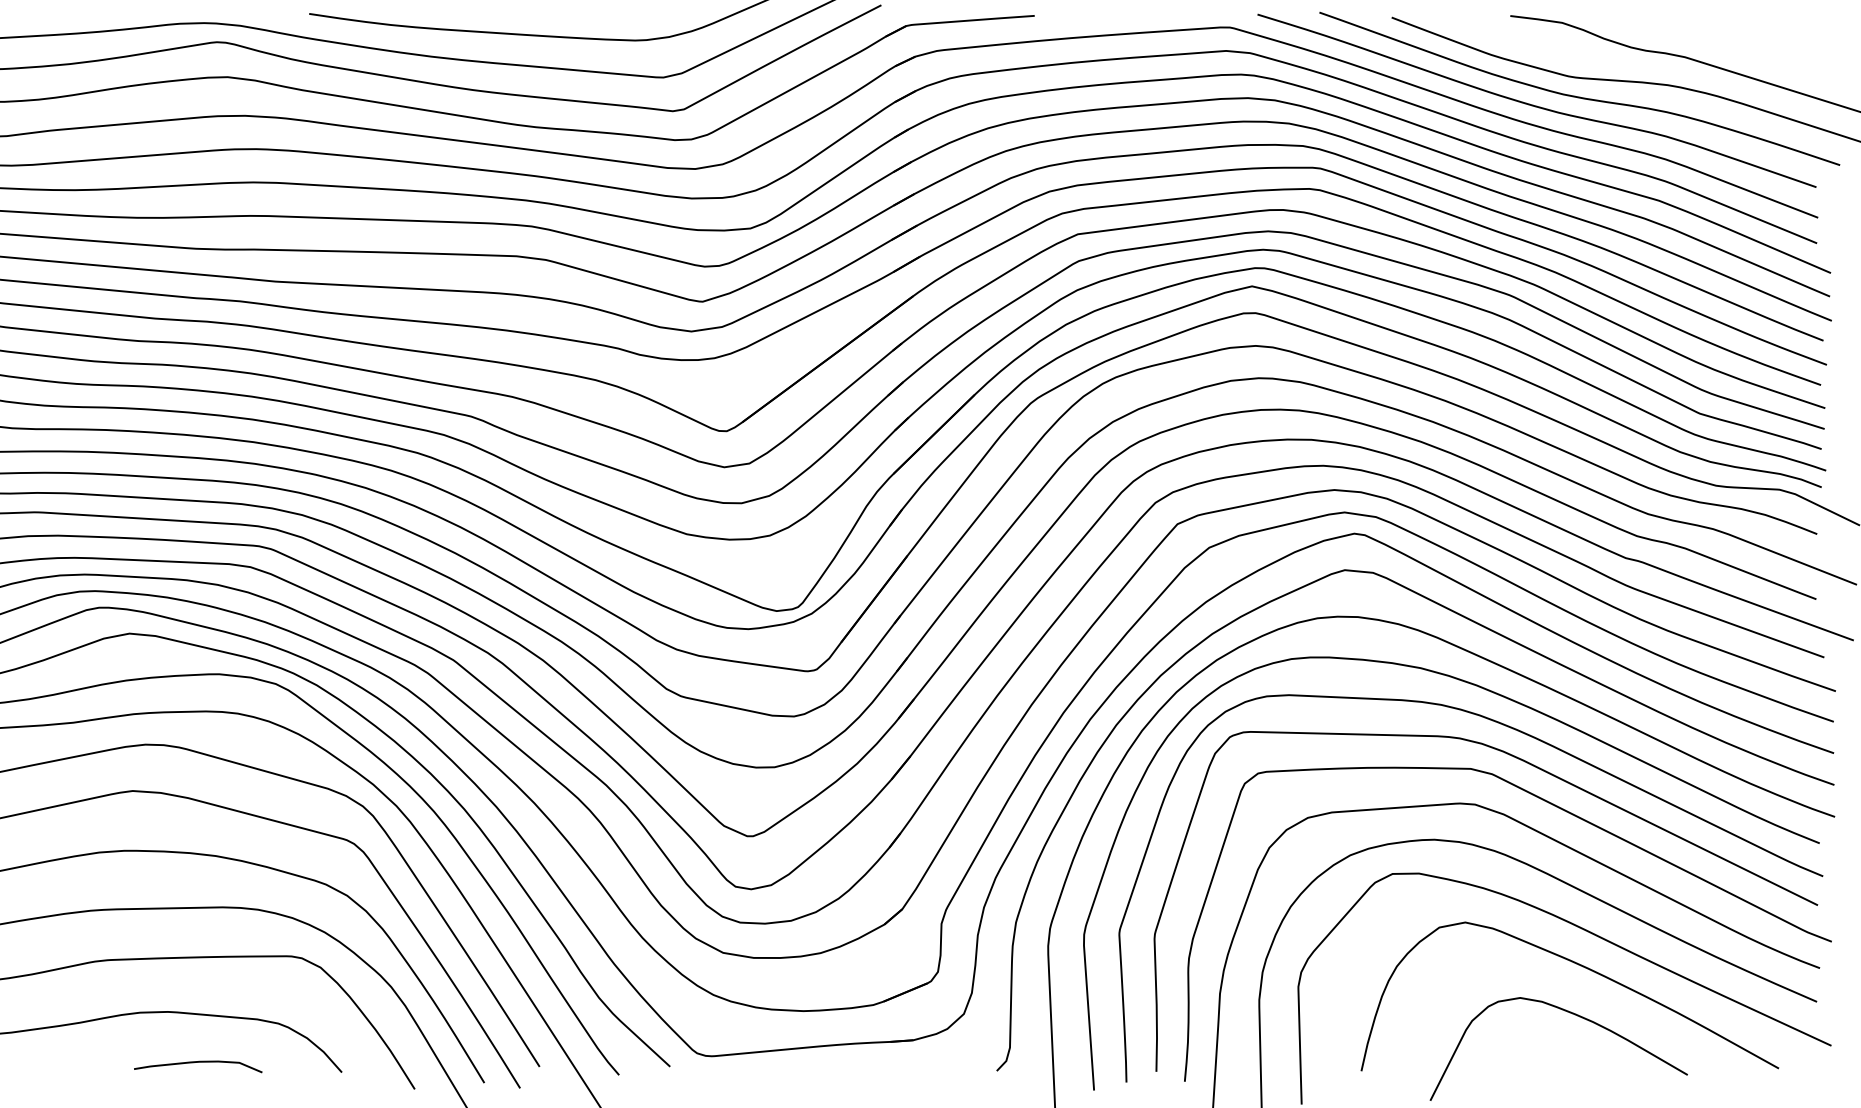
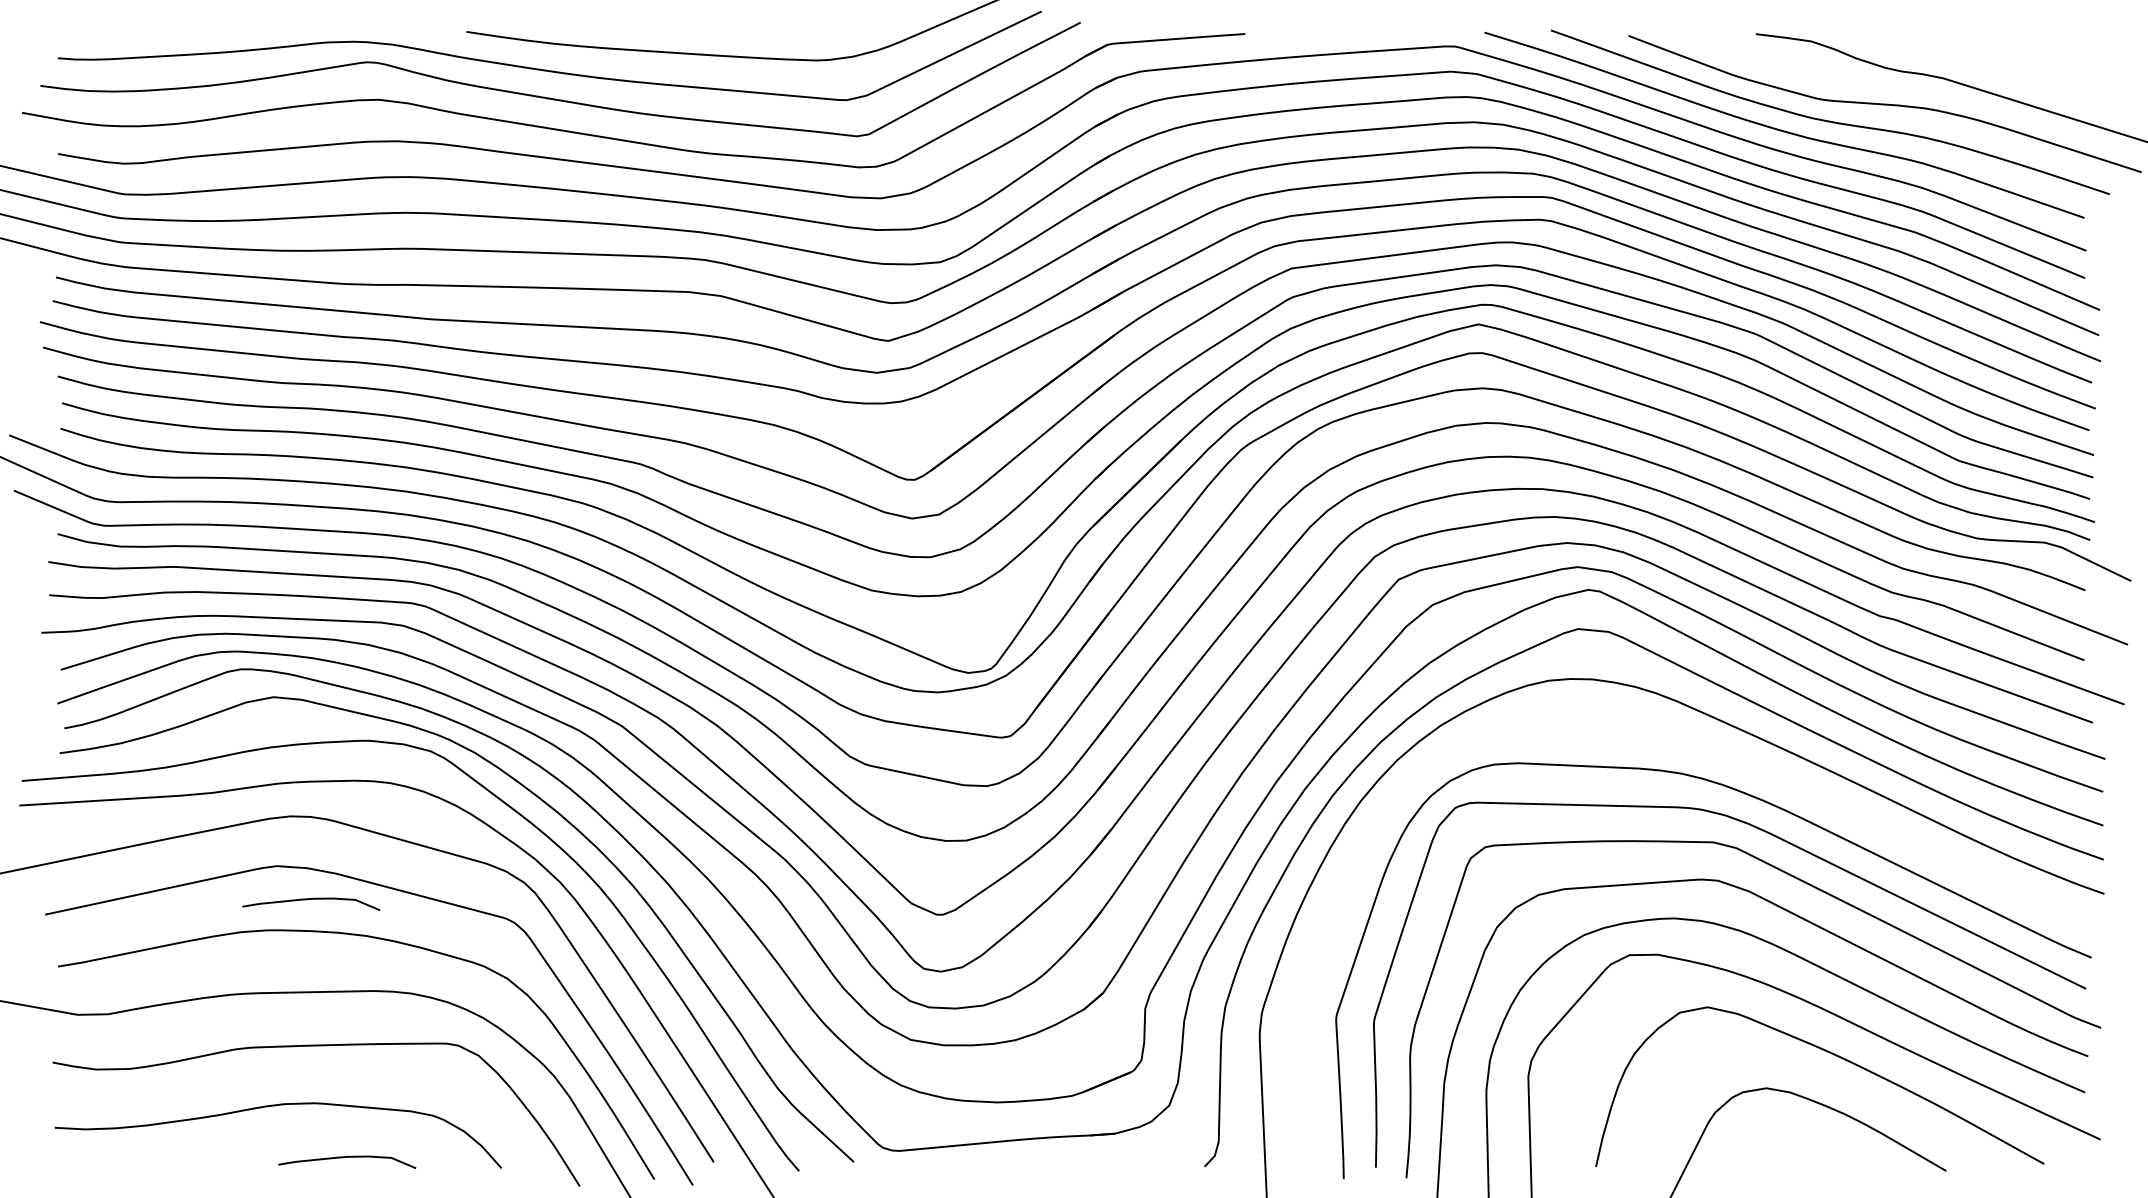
curve: (1522, 705) -> (1768, 774), removed
curve: (164, 822) -> (311, 899), added

